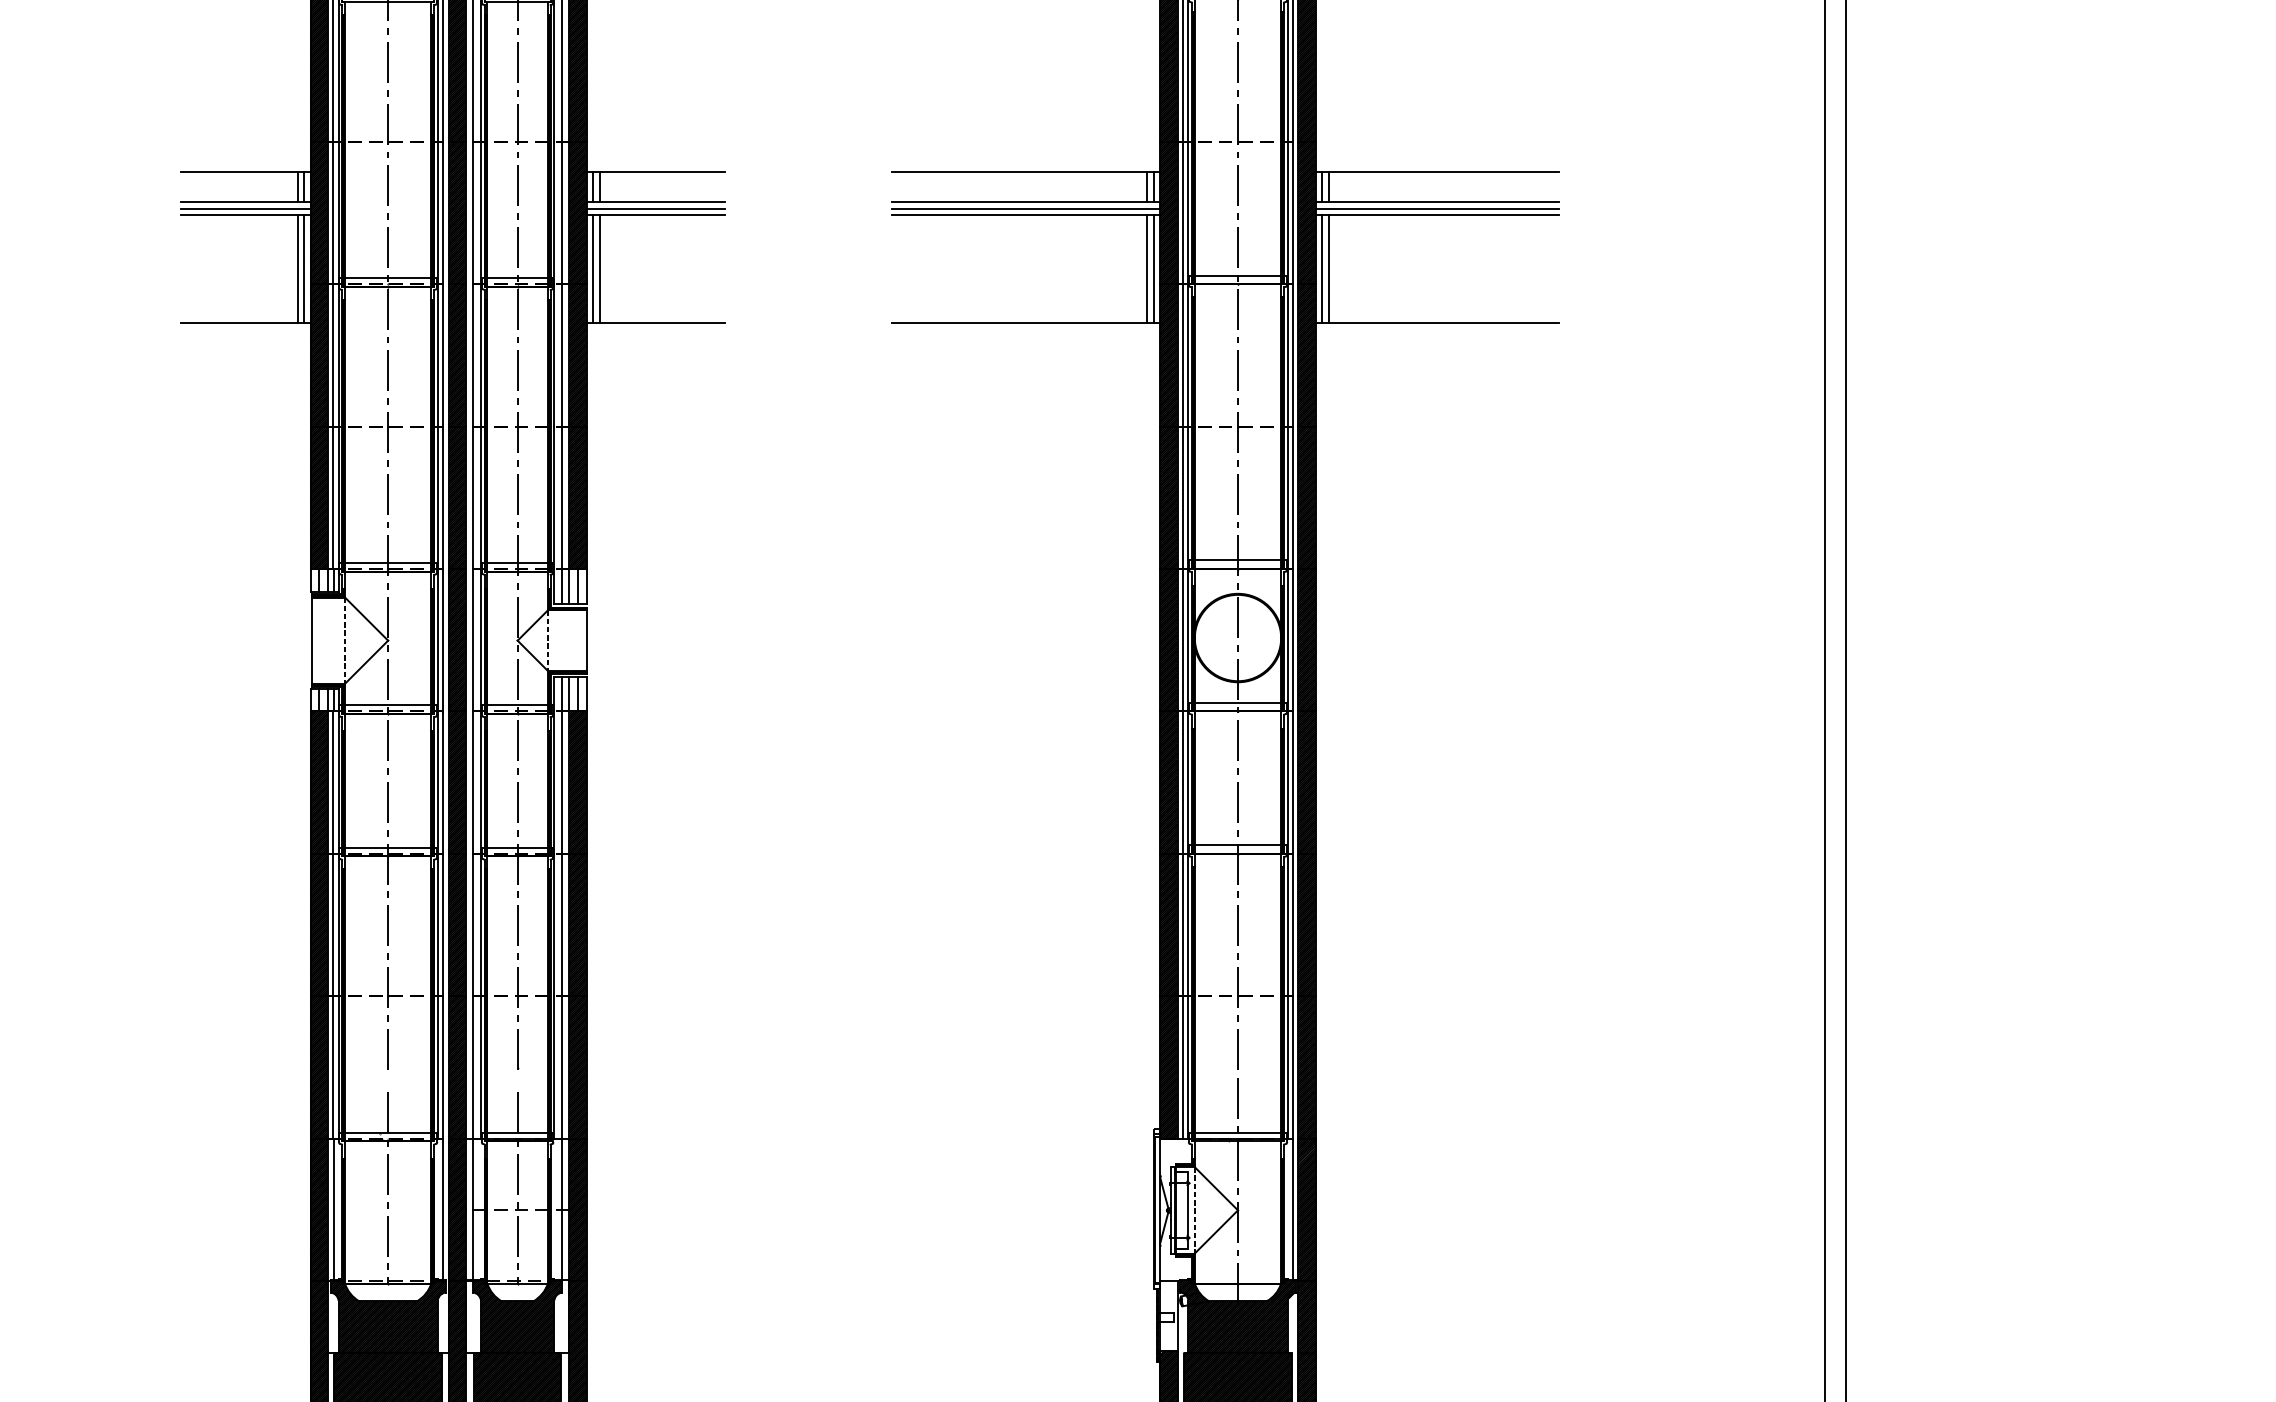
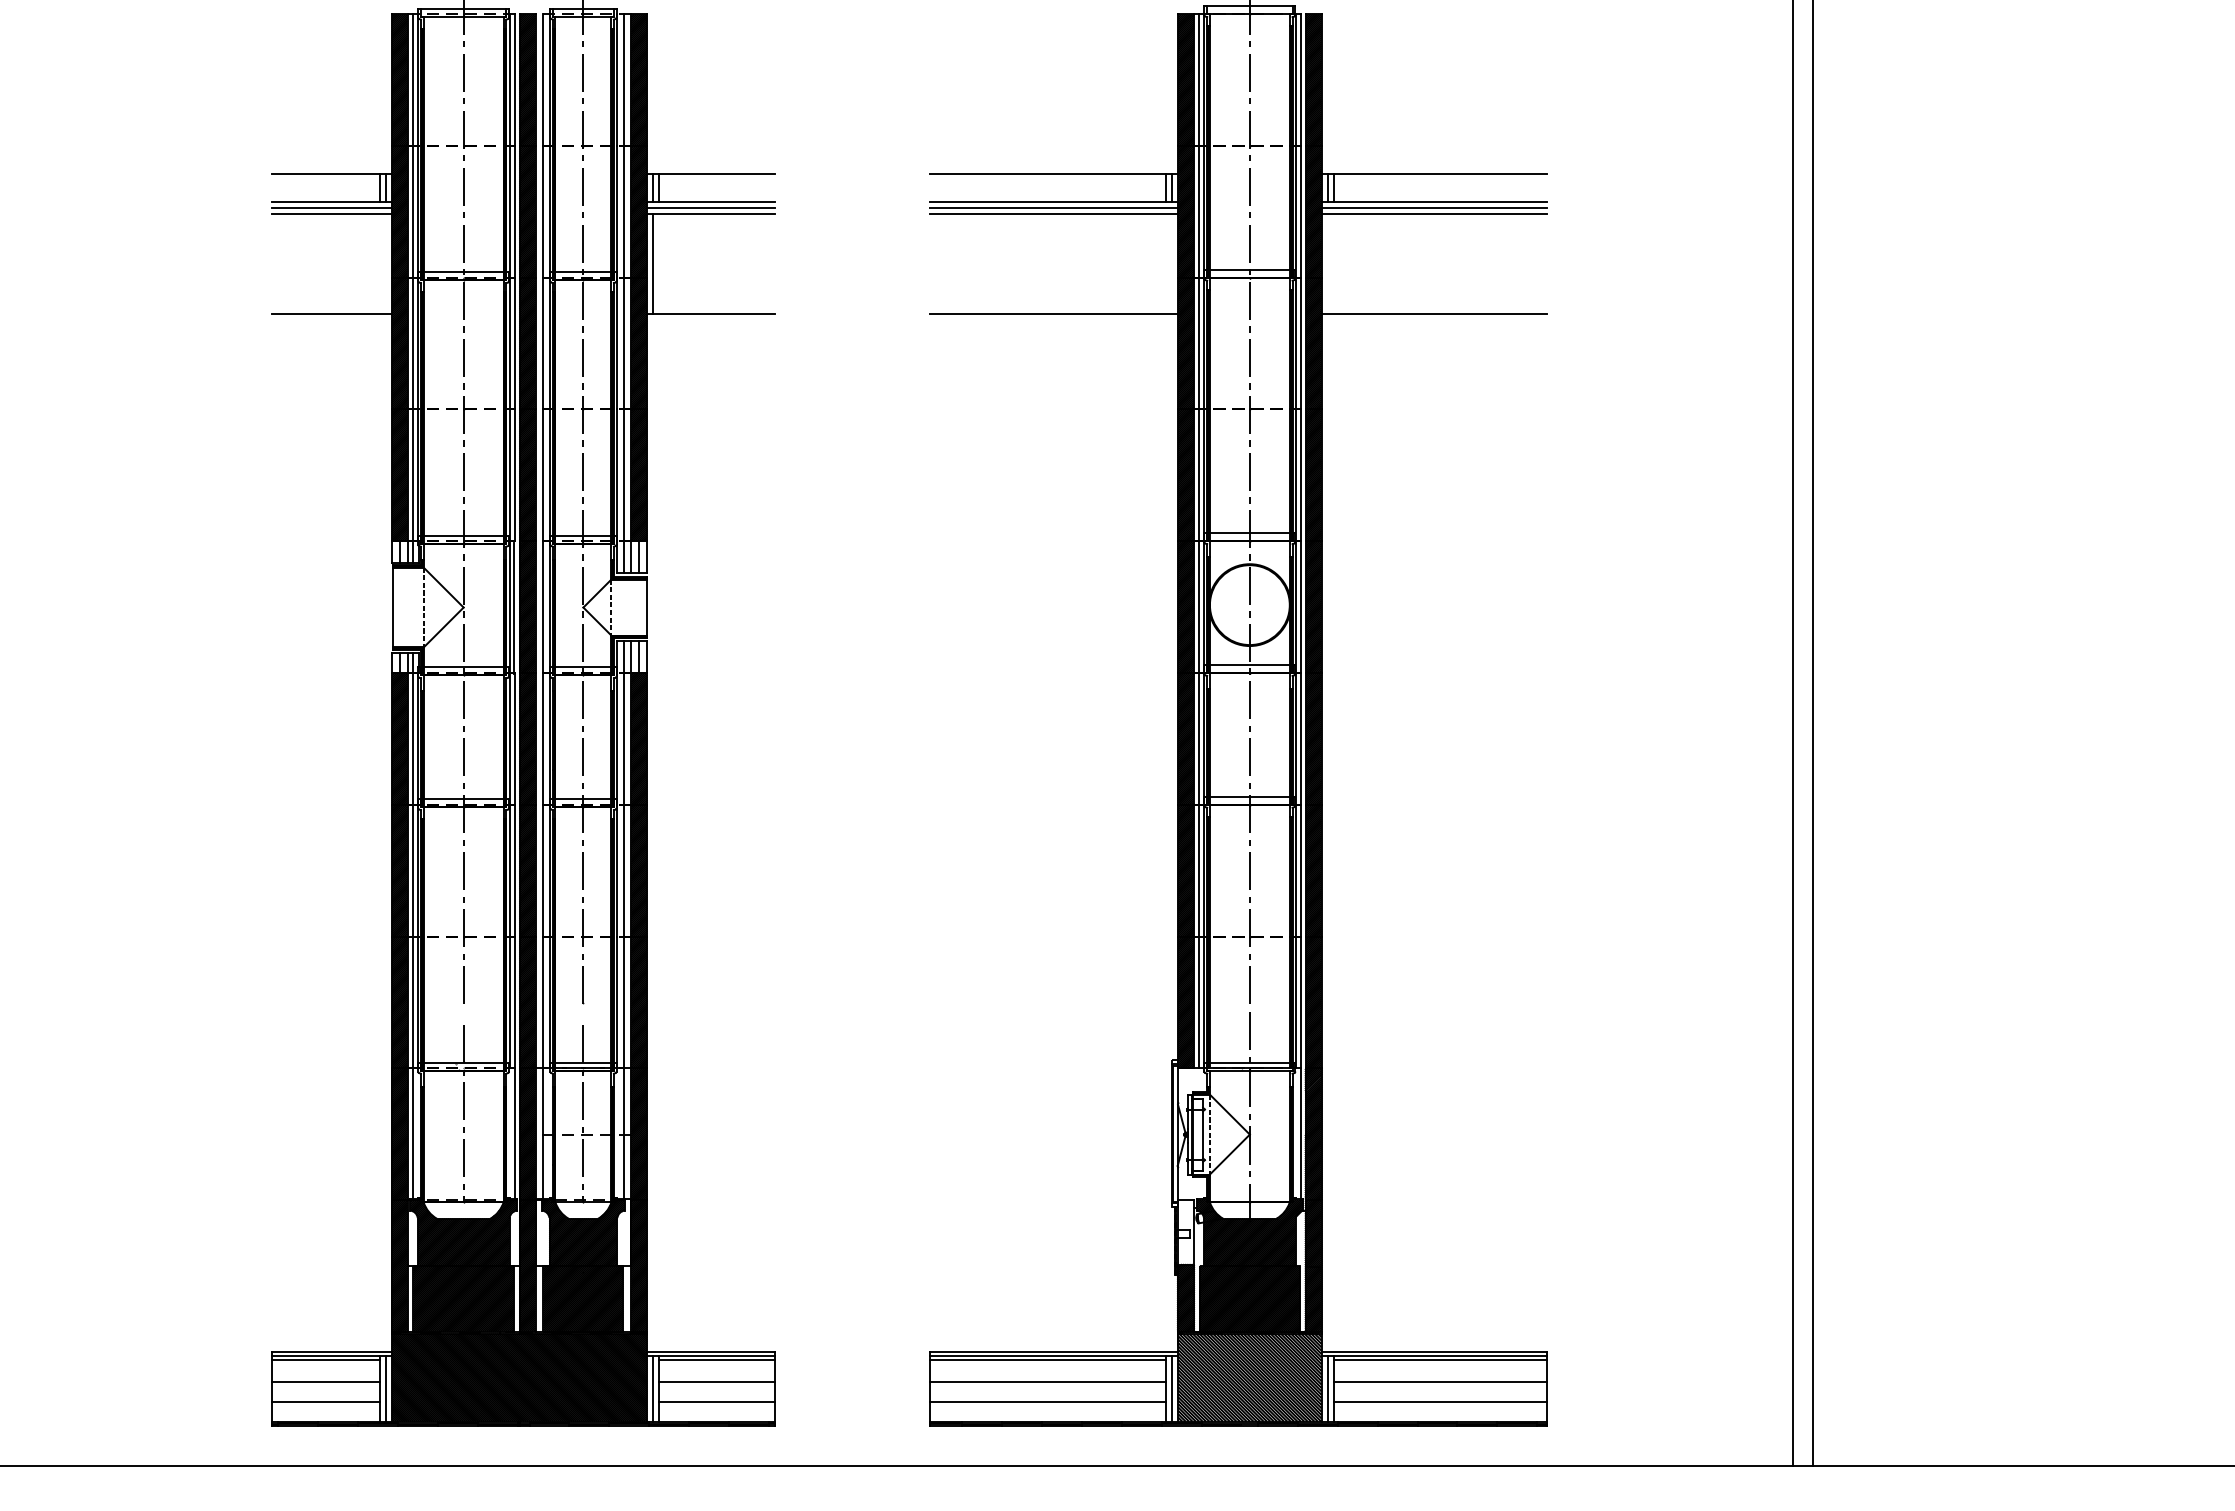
line: (297, 268) -> (379, 263), removed
line: (303, 268) -> (385, 263), removed
line: (599, 268) -> (659, 263), removed
line: (1147, 268) -> (1166, 263), removed
line: (1154, 268) -> (1172, 263), removed
line: (1321, 268) -> (1327, 263), removed
line: (1328, 268) -> (1333, 263), removed

